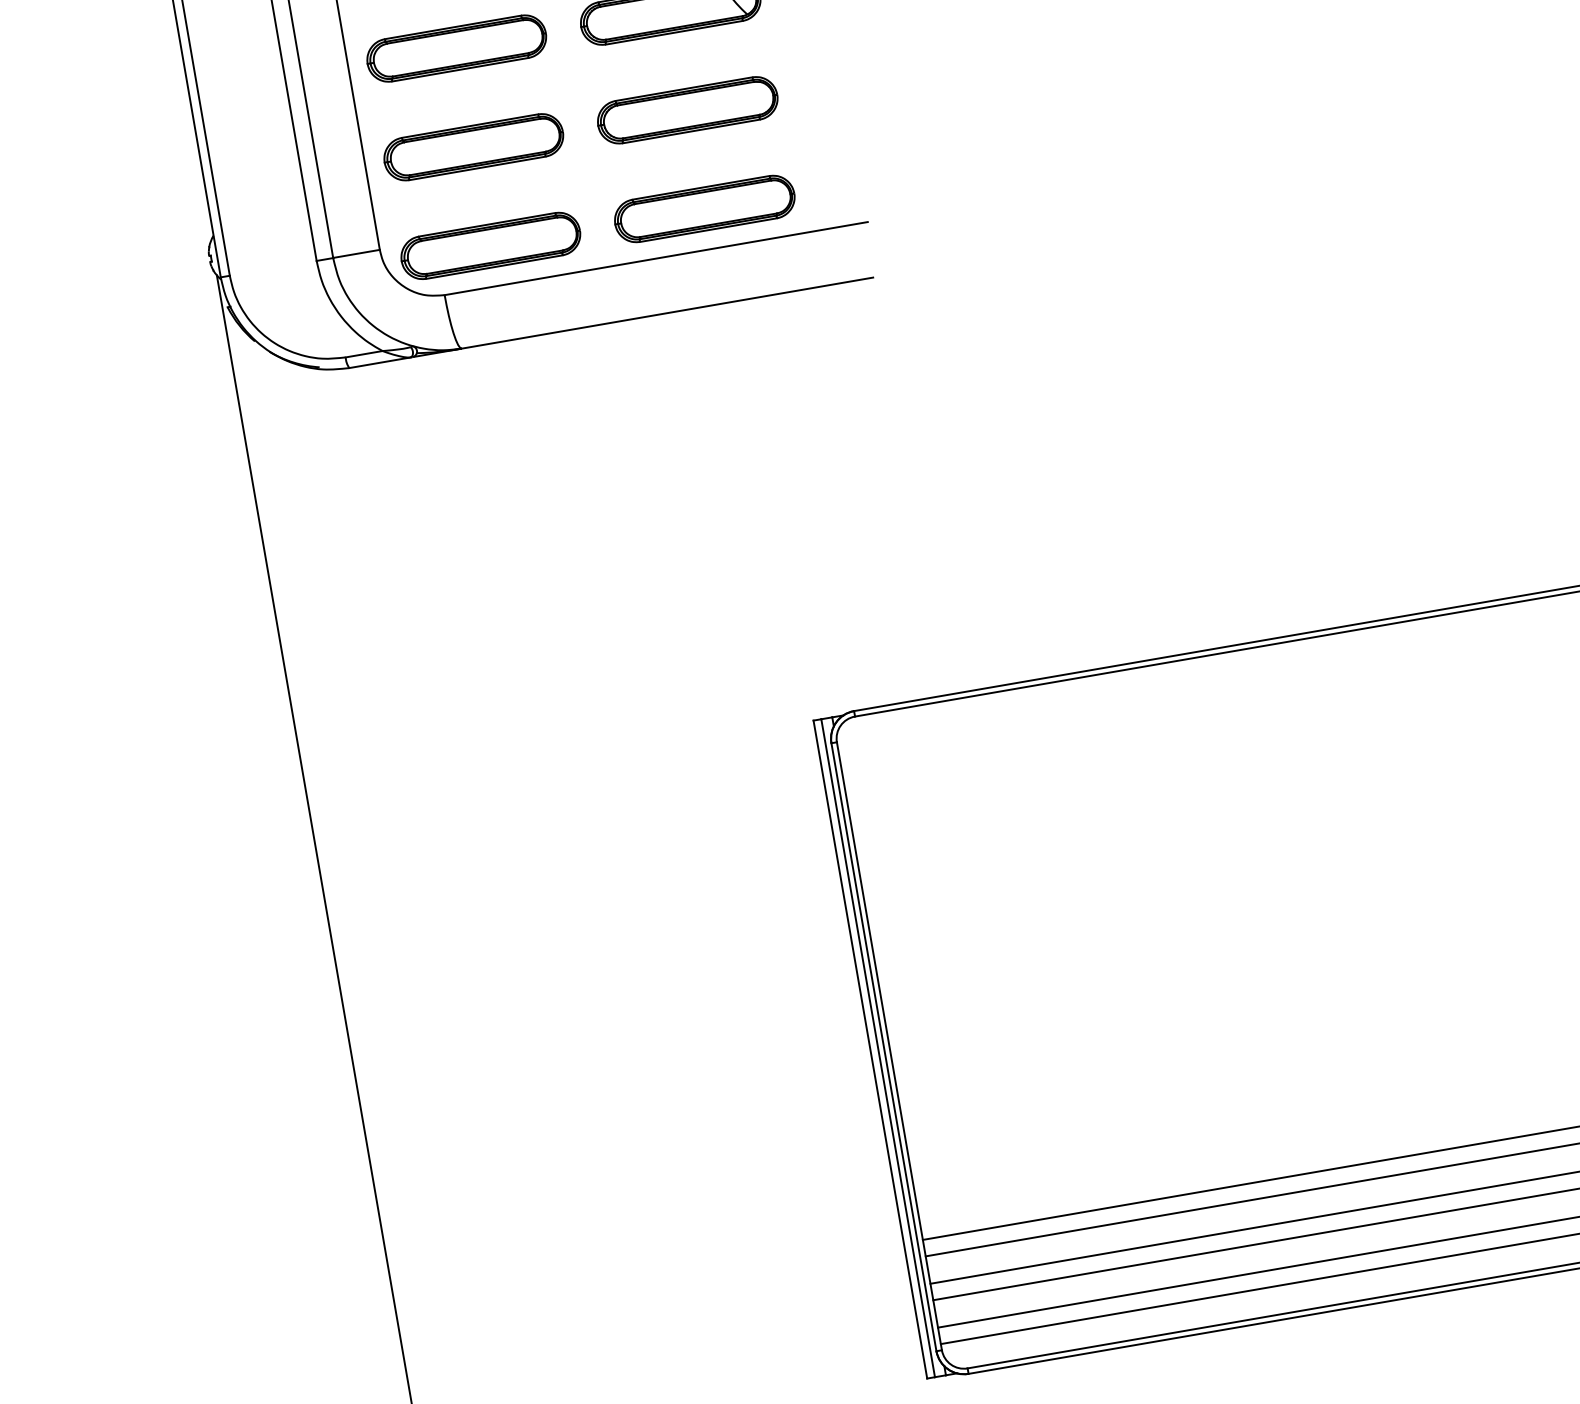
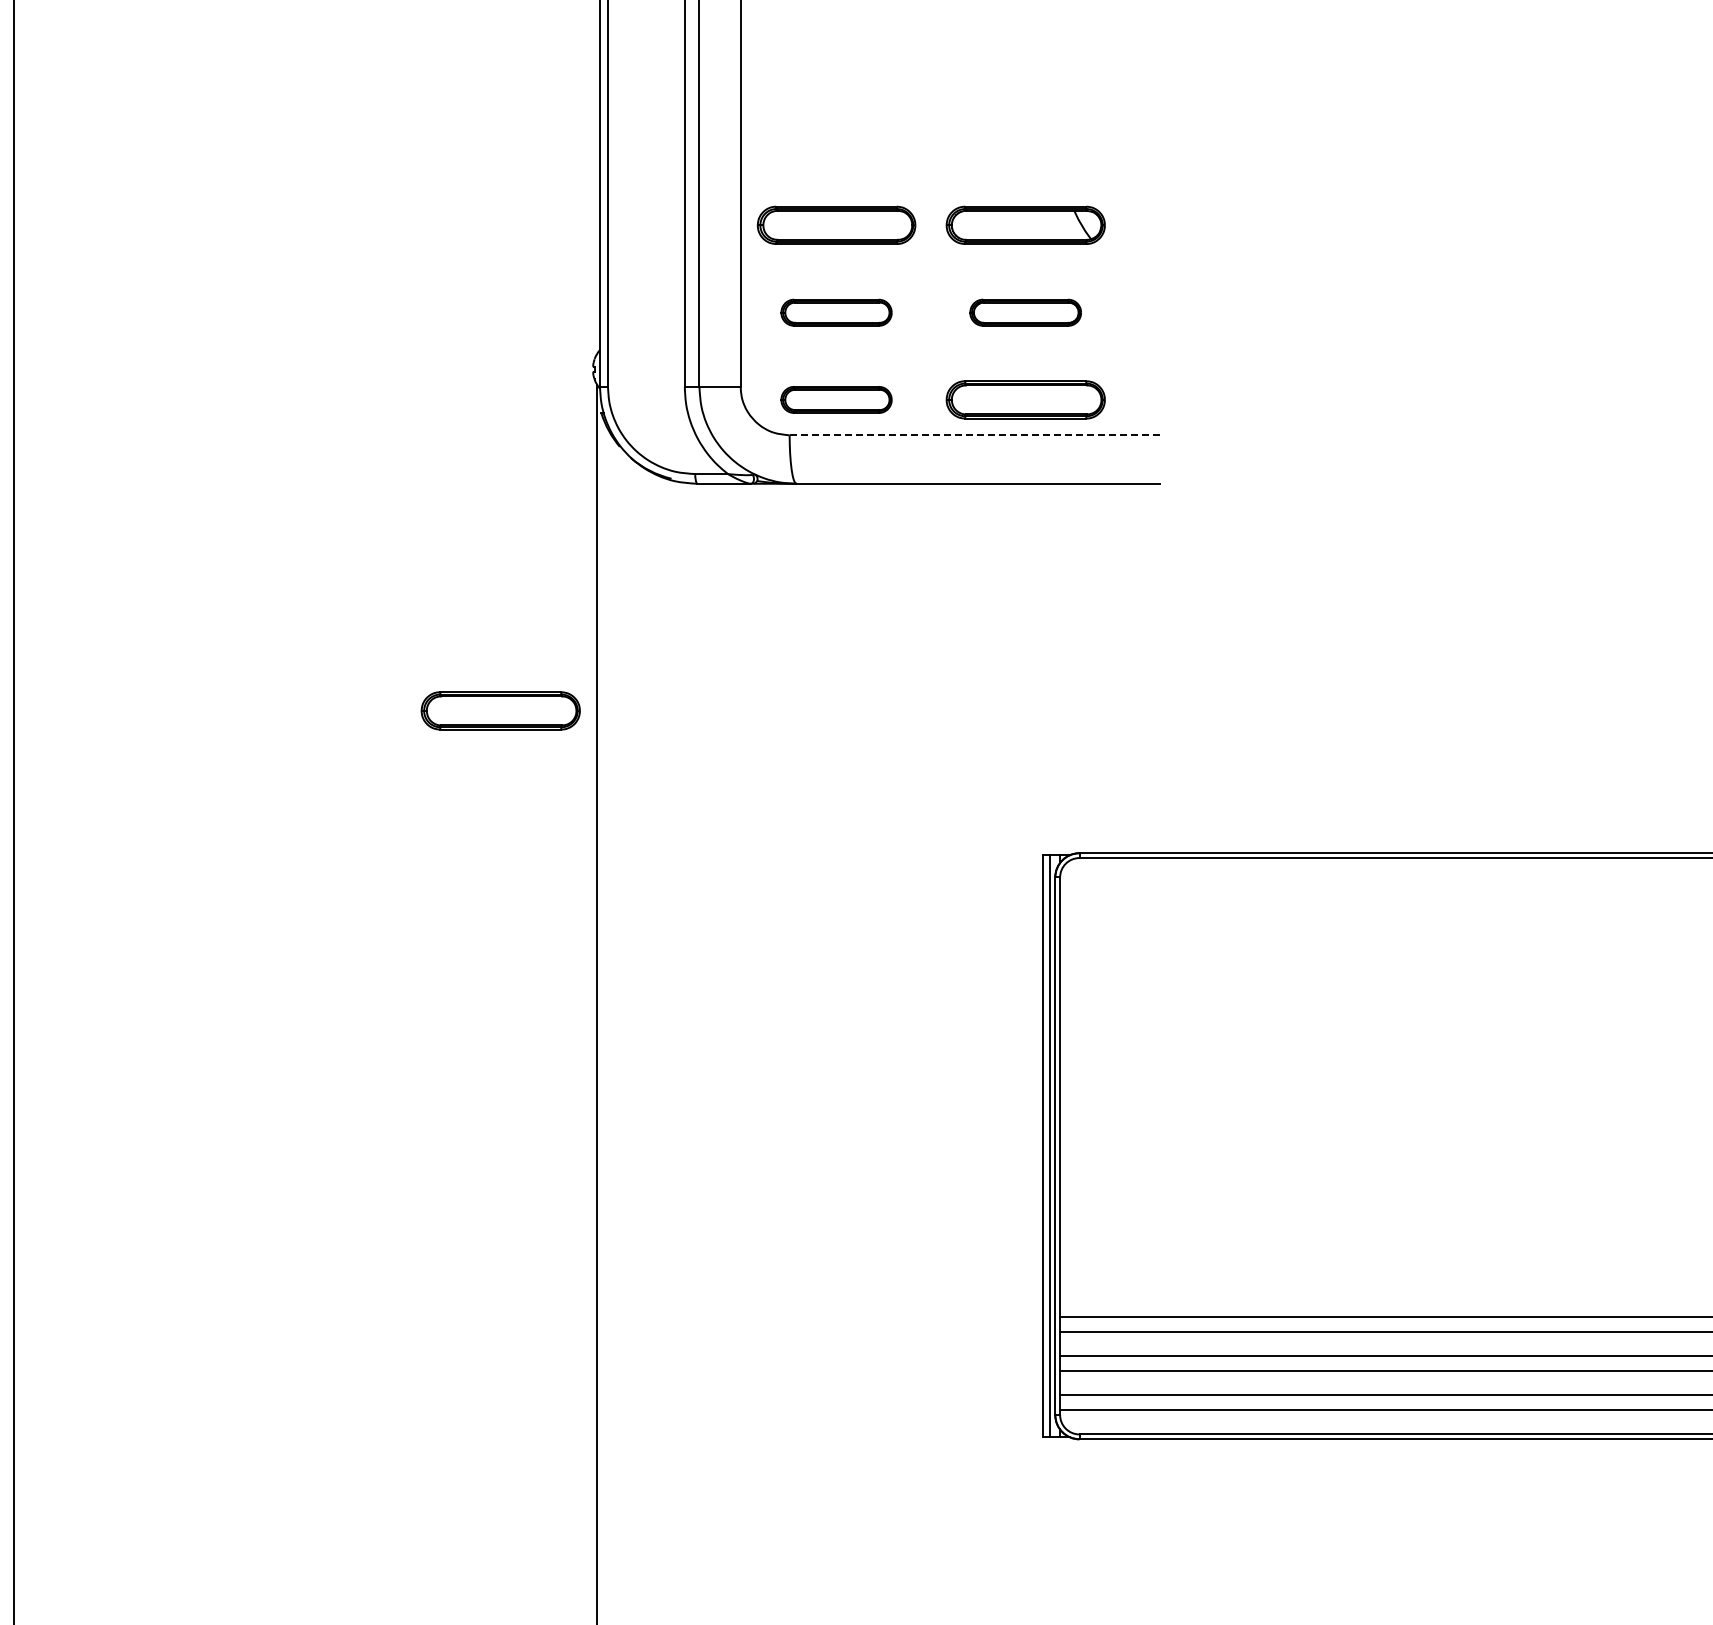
part: (687, 110) -> (1025, 312), size x0.7
part: (473, 147) -> (836, 312), size x0.7
part: (490, 245) -> (836, 399), size x0.7
line: (657, 258) -> (977, 435), solid -> dashed
part: (171, 662) -> (500, 710), added

